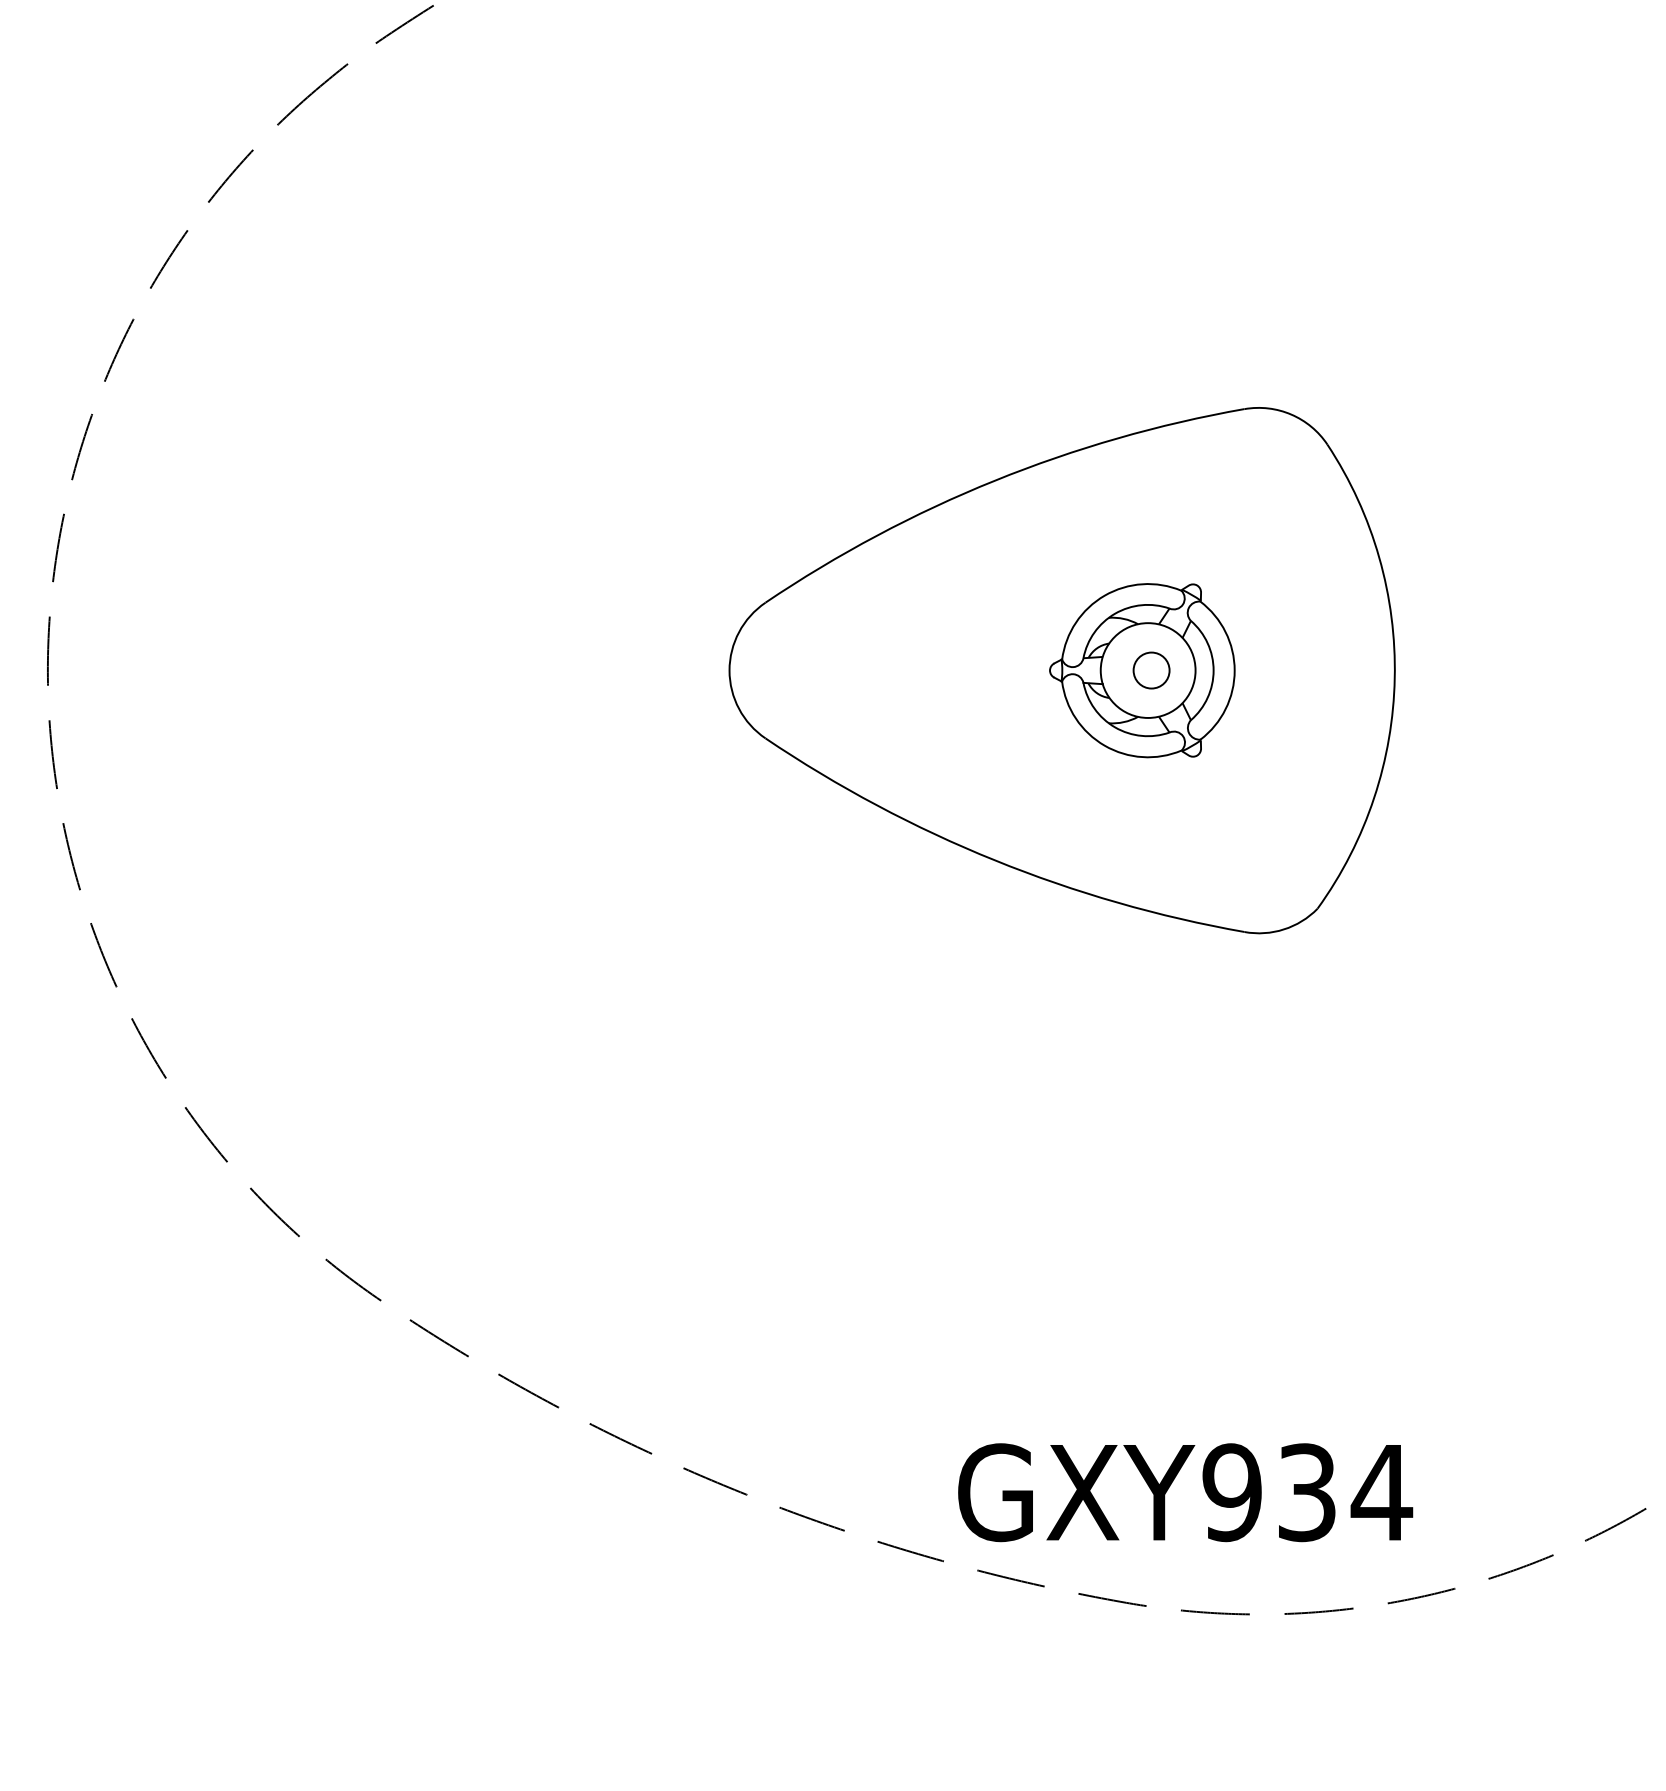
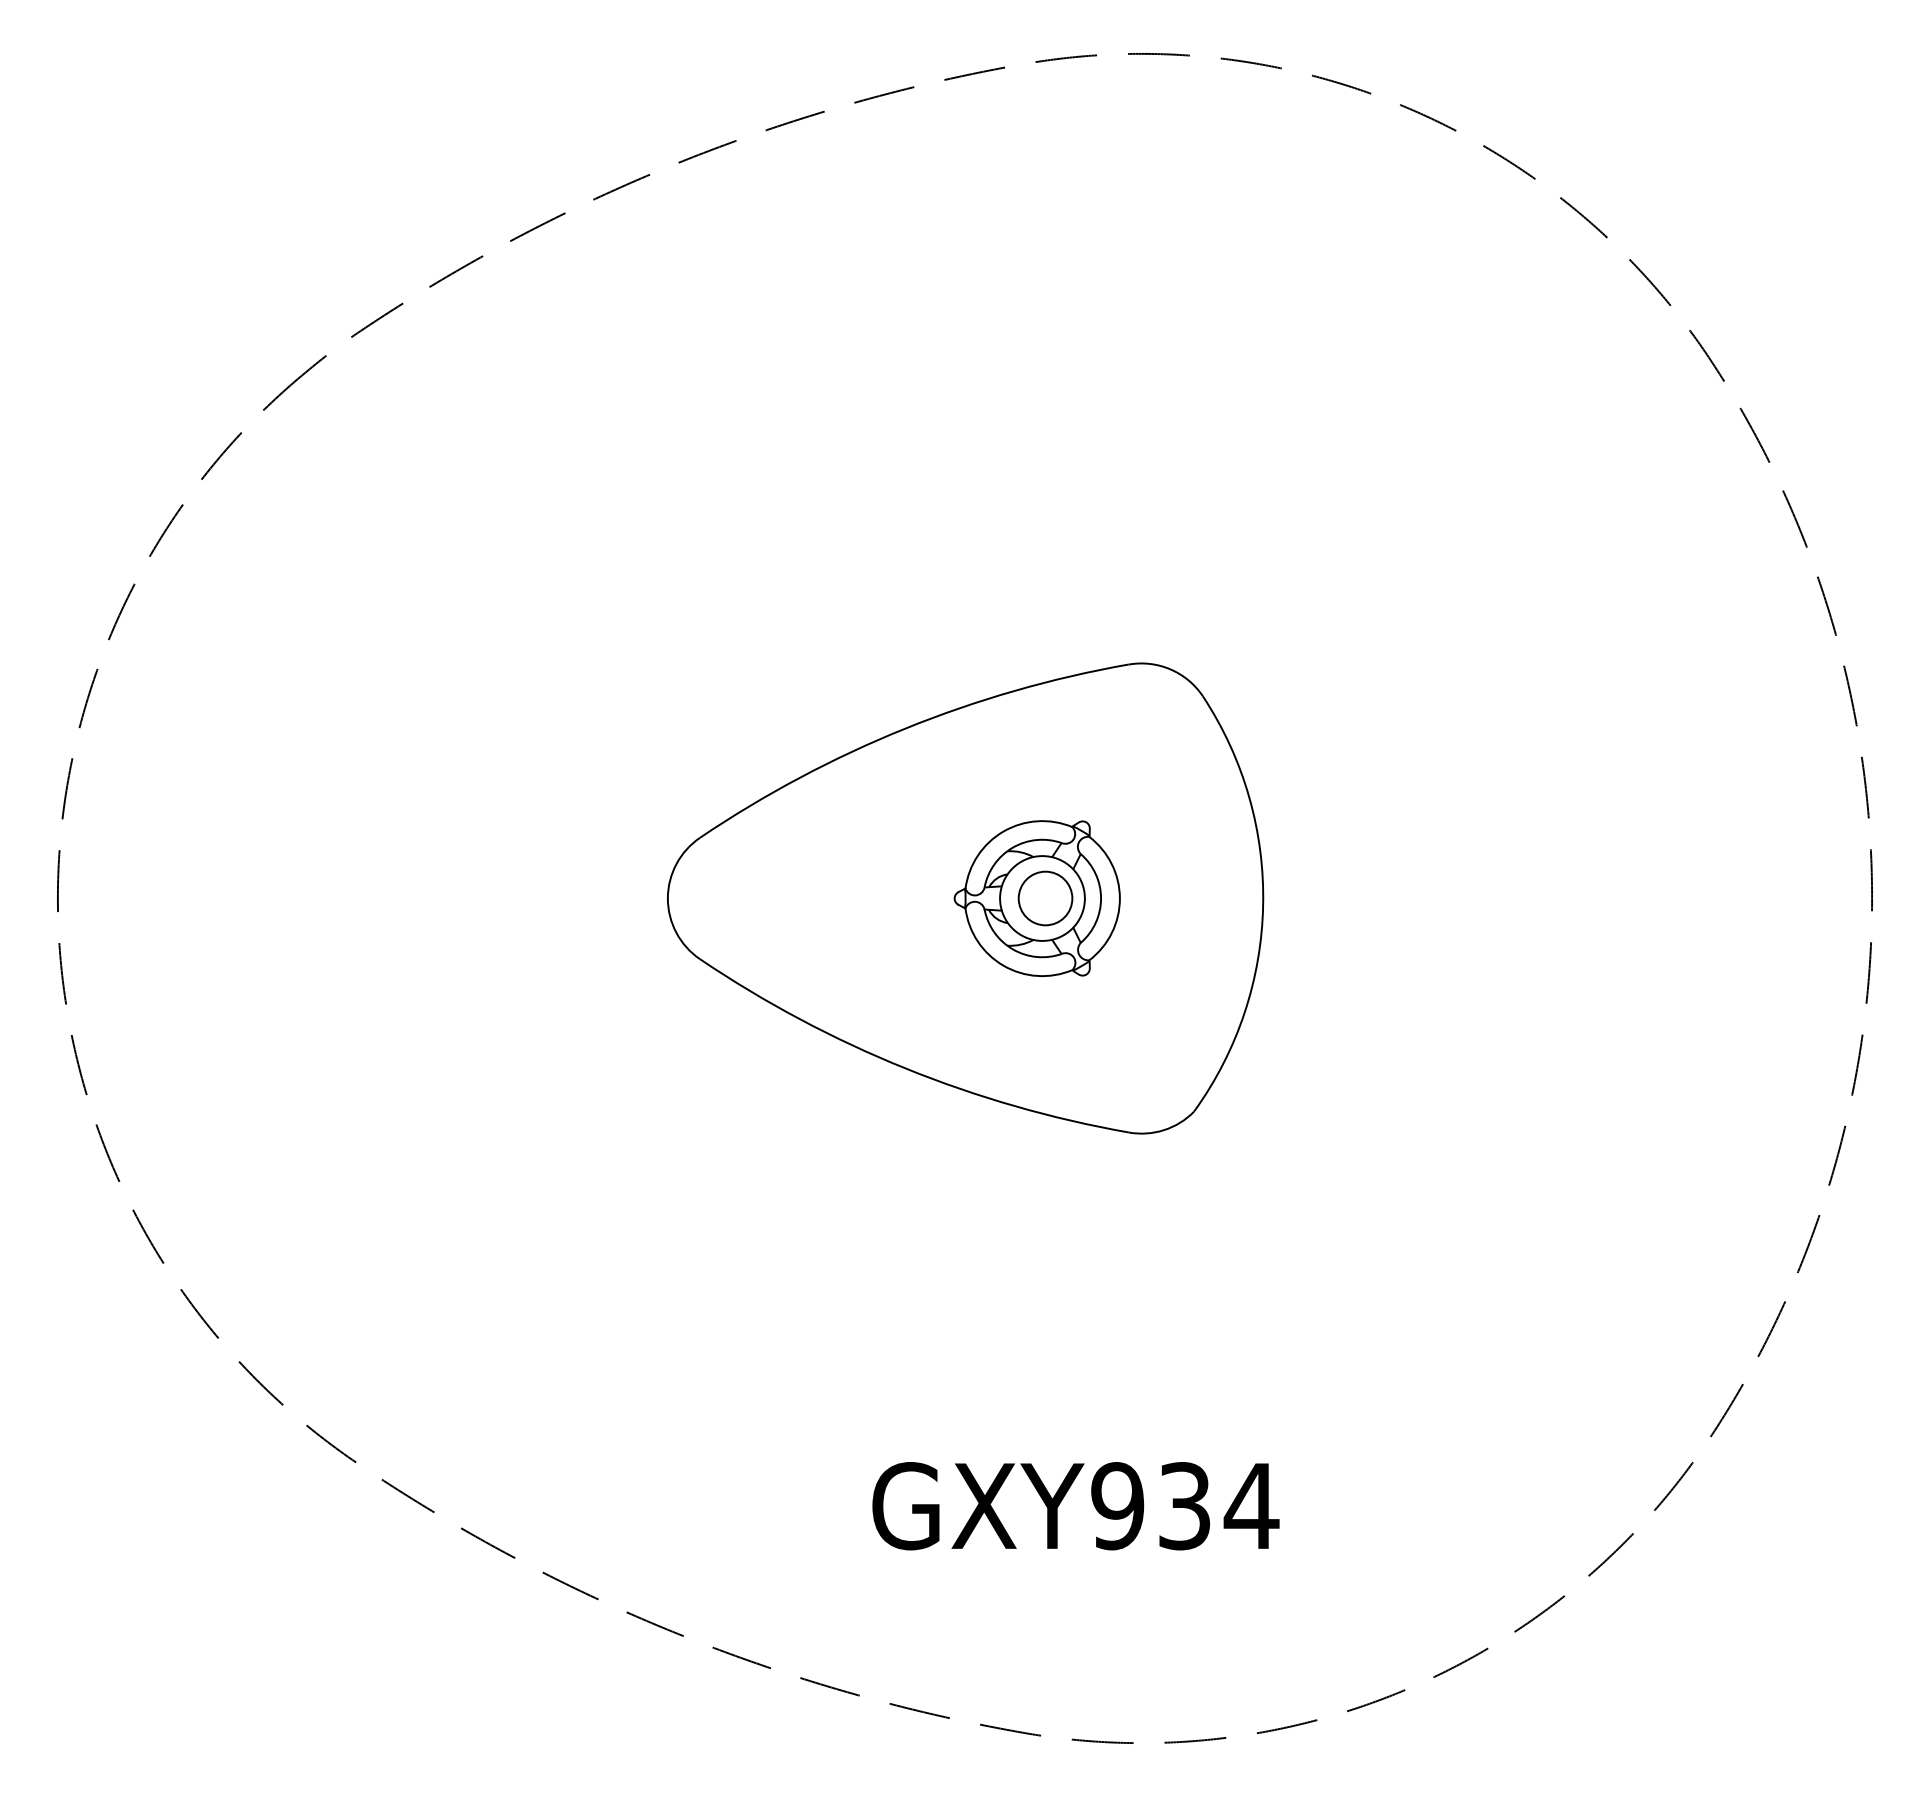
circle: (1151, 670) -> (1045, 898), size x1.67
text: (1185, 1493) -> (1075, 1506), moved

